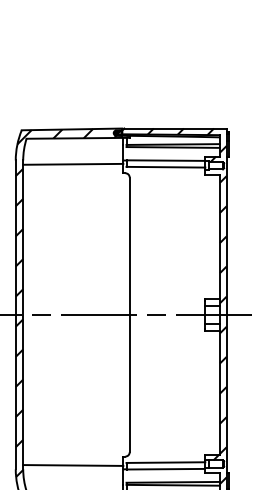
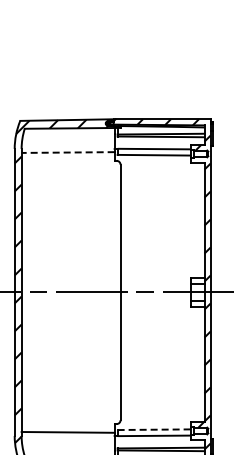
line: (73, 164) -> (68, 152), solid -> dashed
line: (166, 462) -> (154, 429), solid -> dashed

